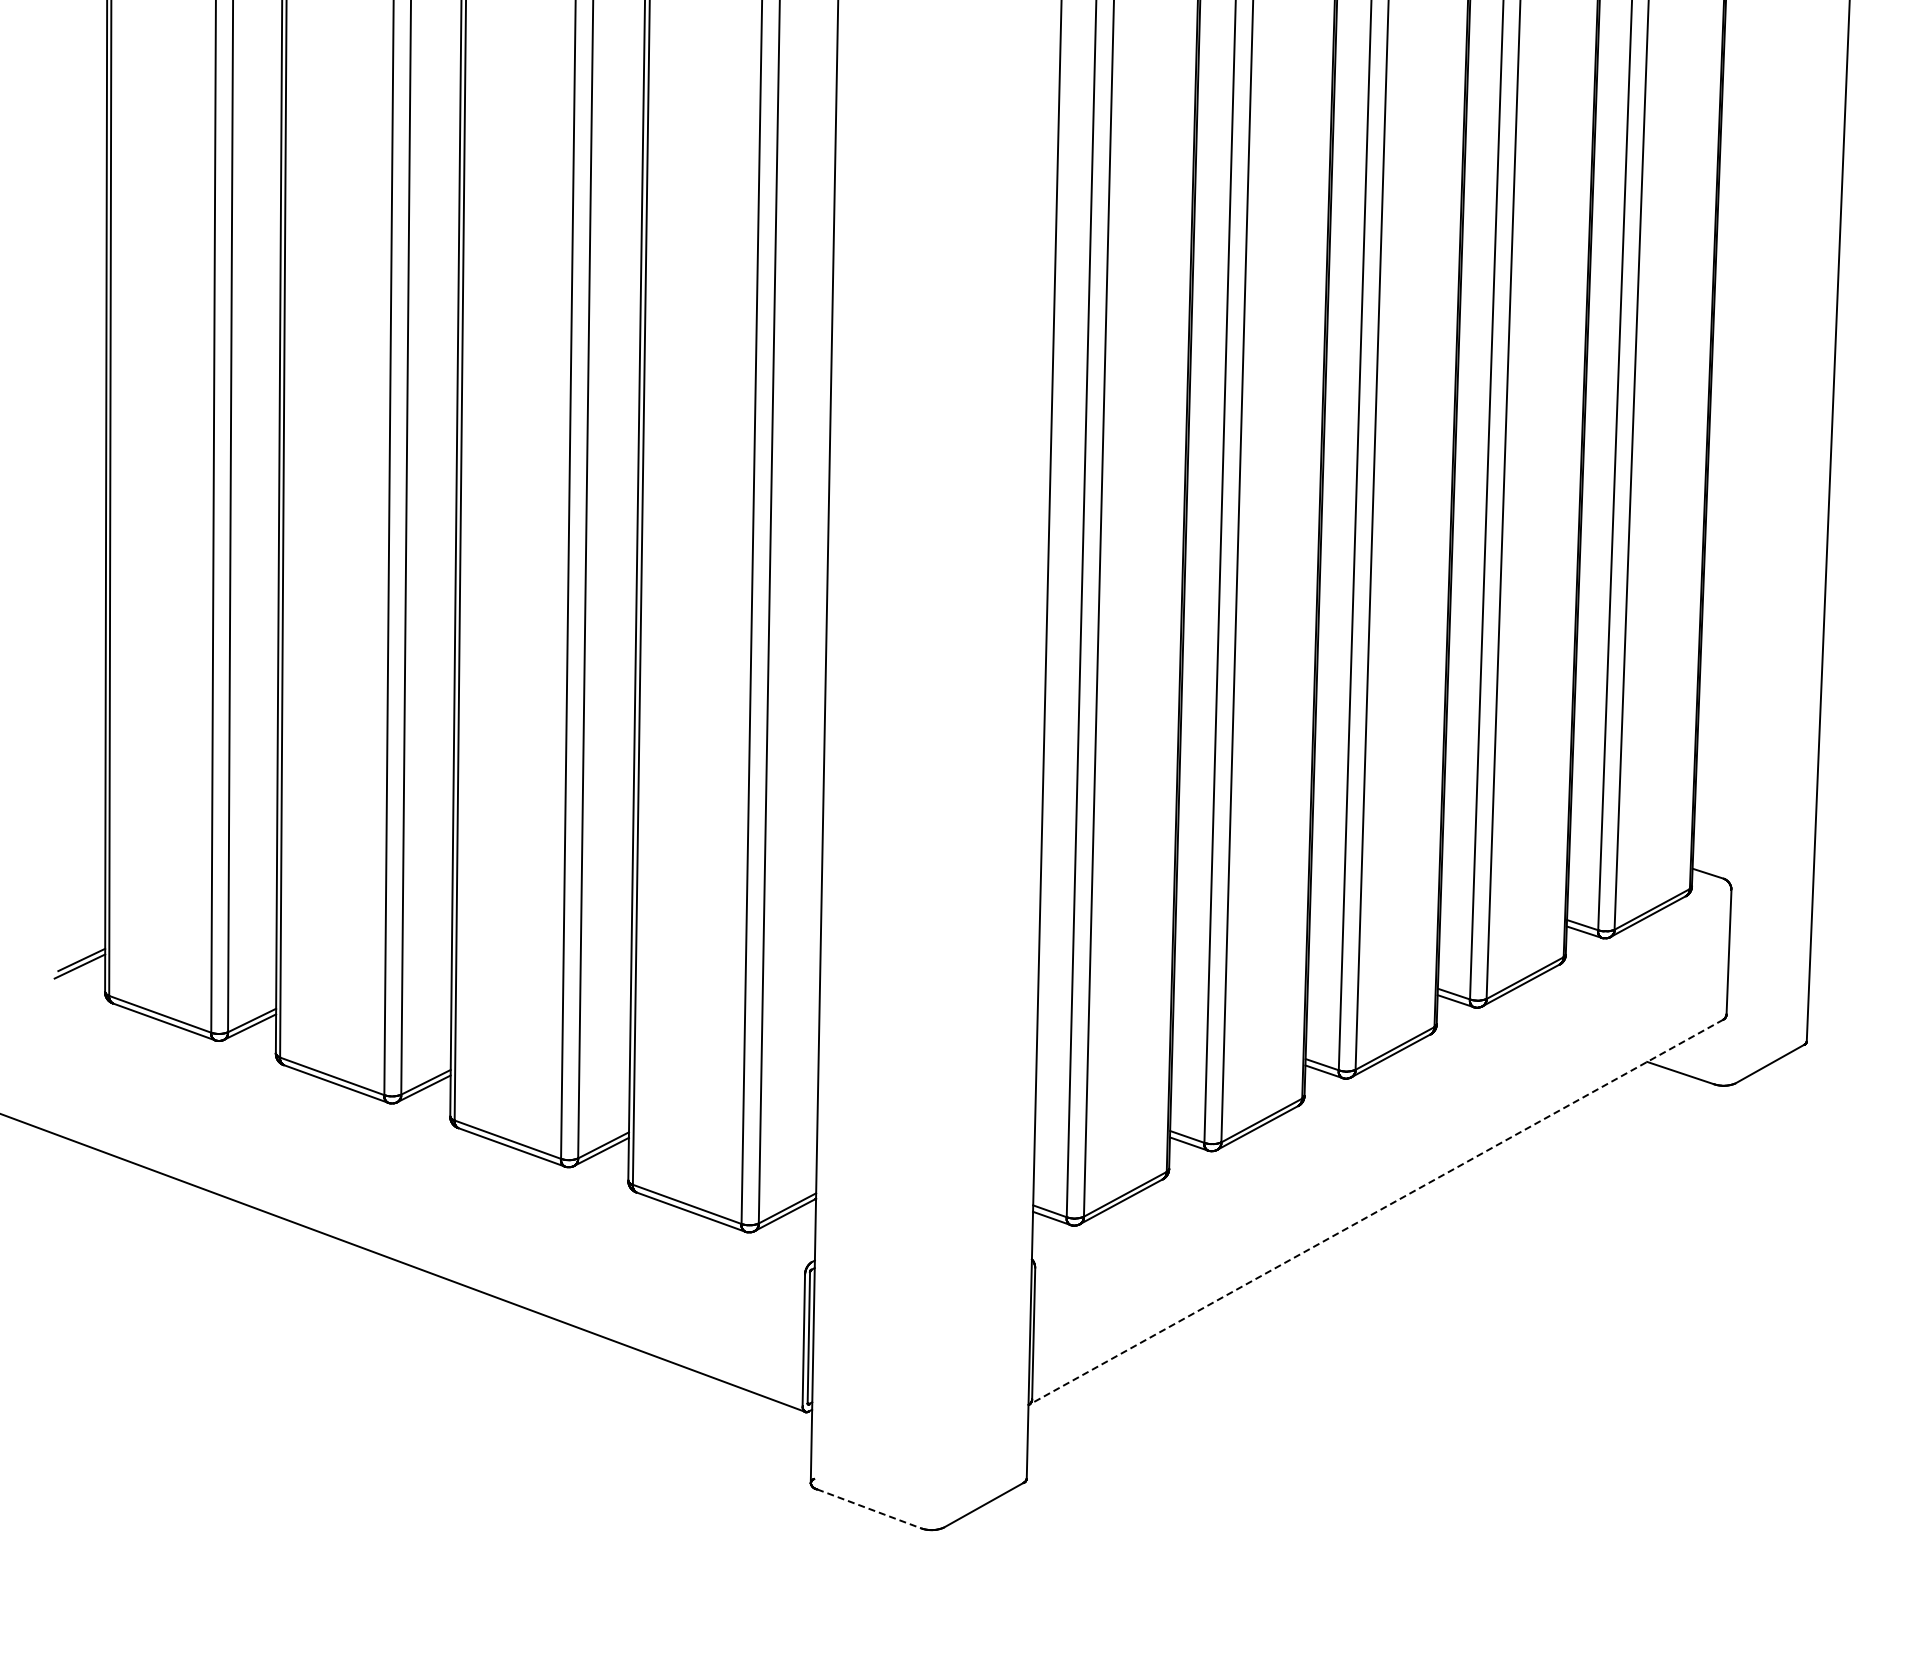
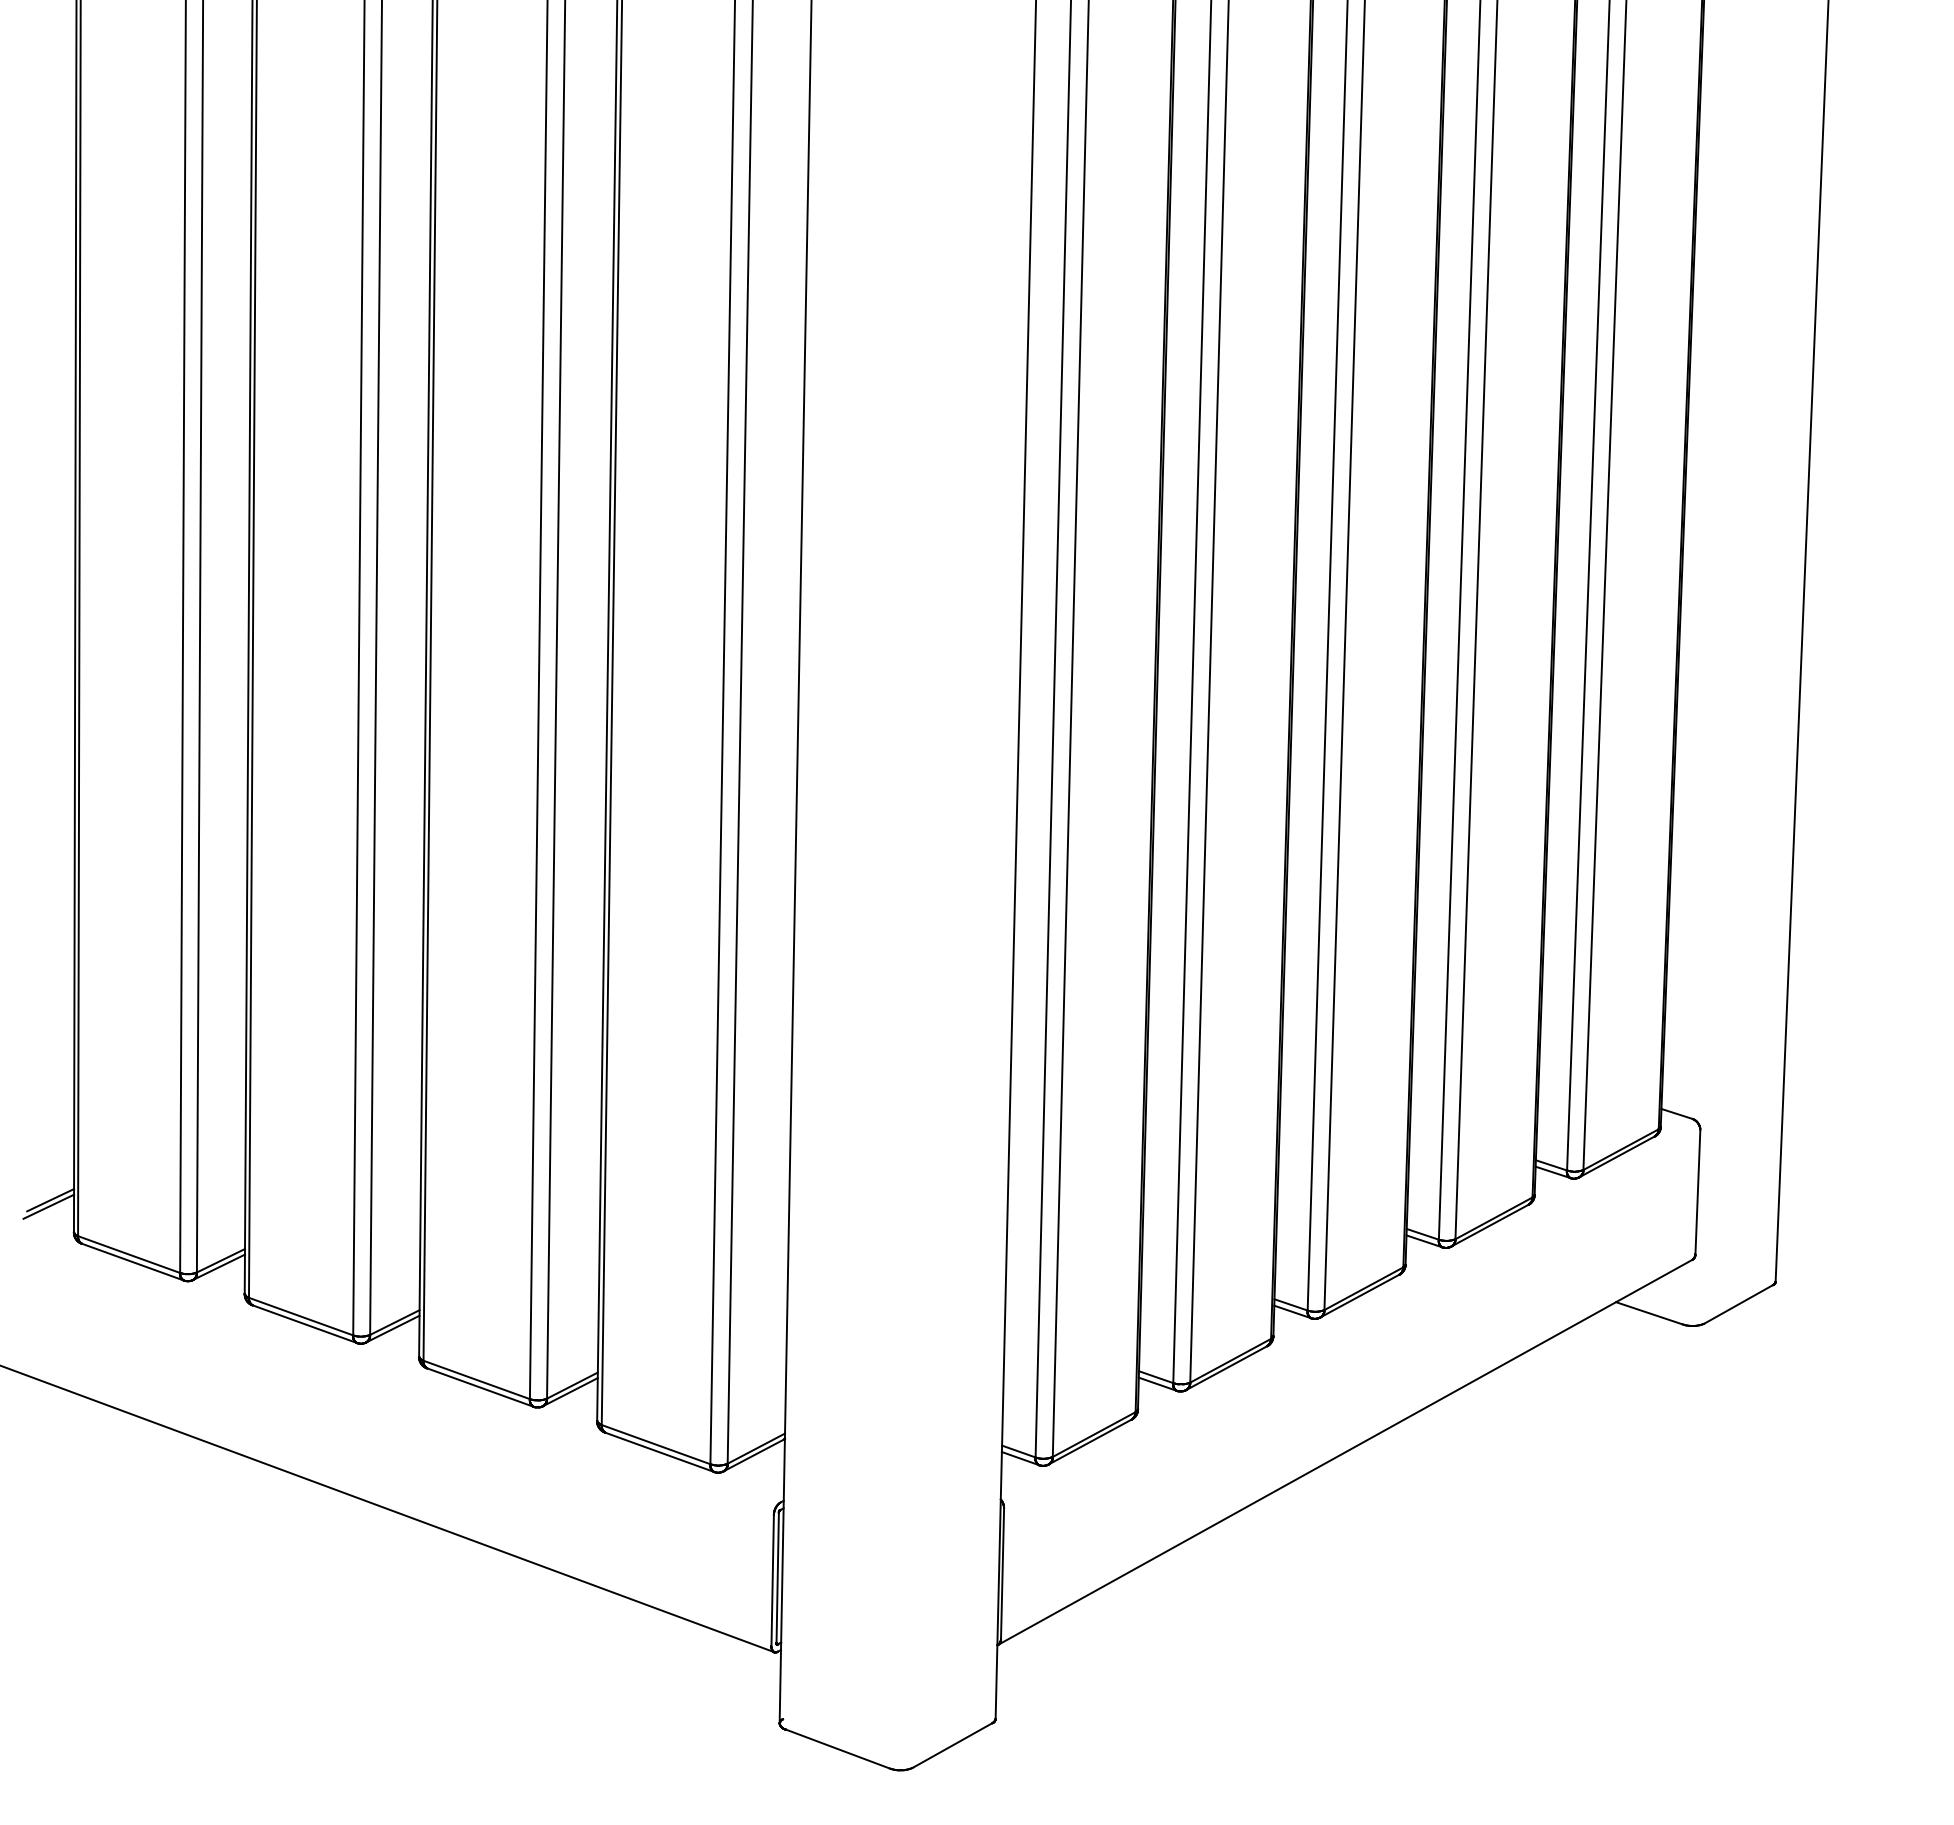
line: (1375, 1212) -> (1344, 1452), dashed -> solid
line: (869, 1509) -> (838, 1749), dashed -> solid

